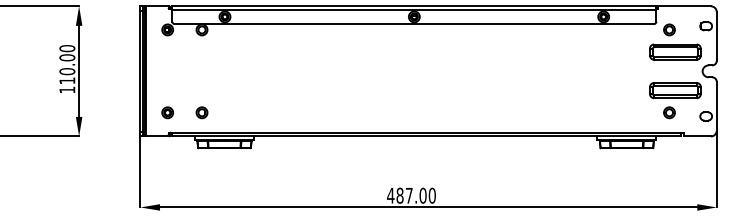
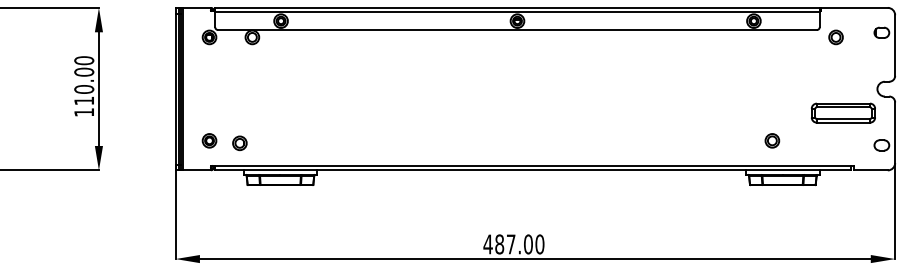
part: (675, 51) -> (843, 64), removed
part: (201, 112) -> (239, 142), moved
part: (669, 112) -> (772, 140), moved

